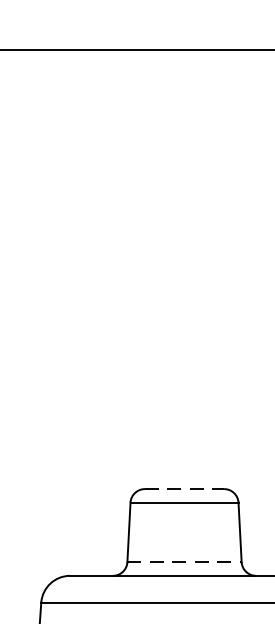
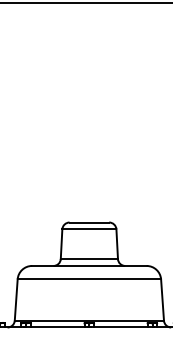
line: (184, 489) -> (89, 222), dashed -> solid
line: (184, 562) -> (89, 259), dashed -> solid

